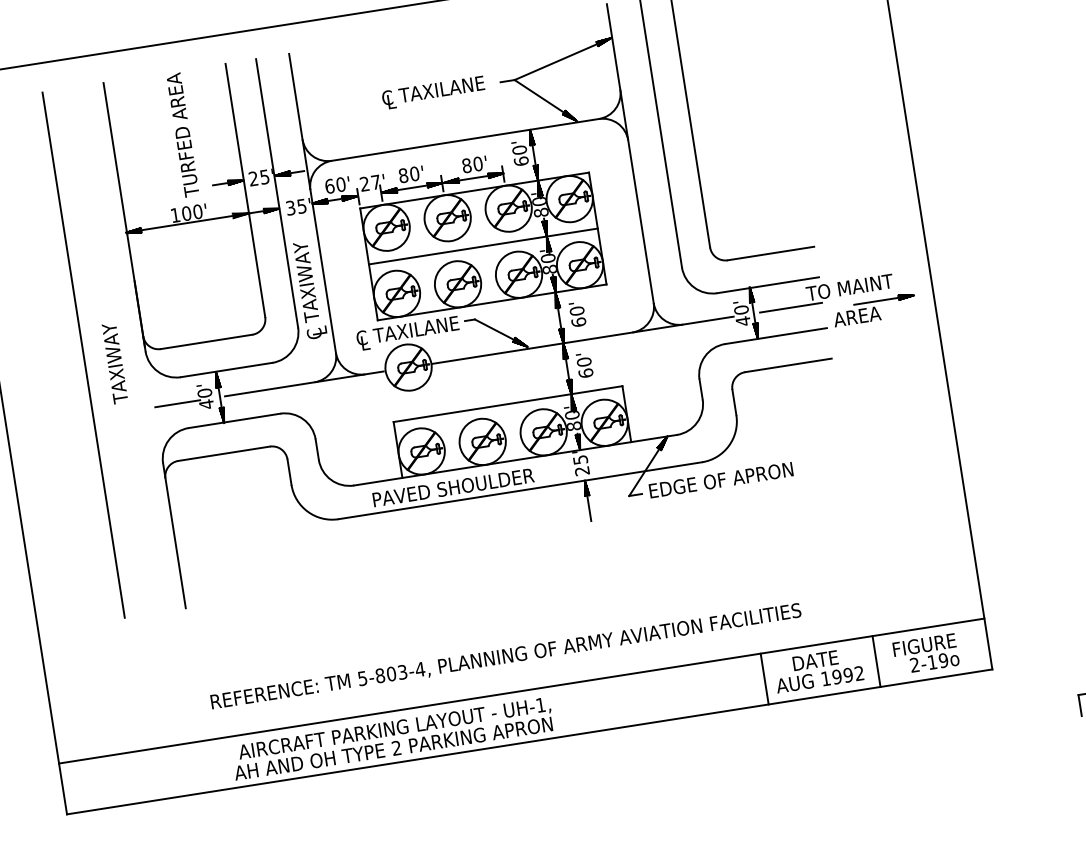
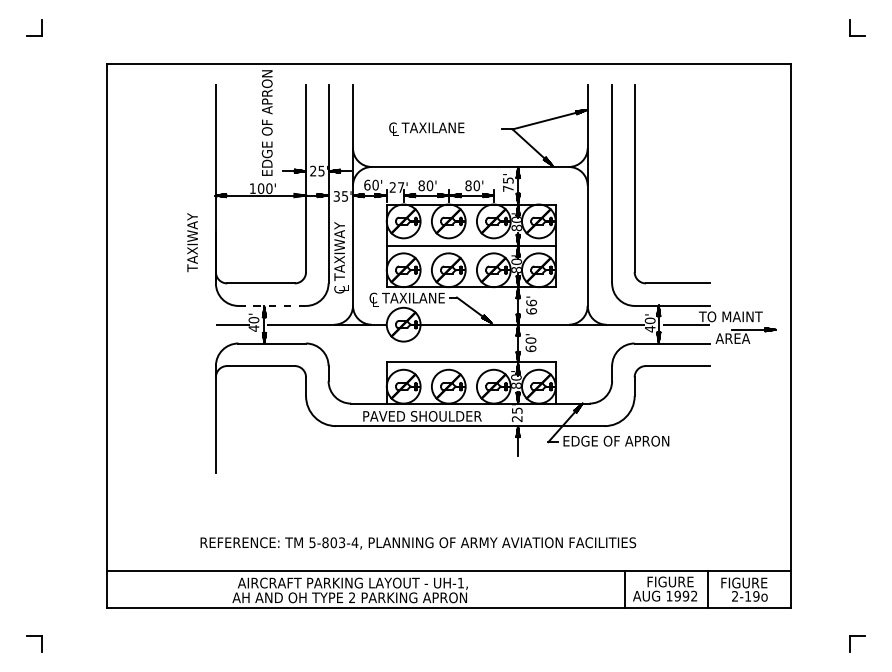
text: (433, 91) -> (426, 128), moved
text: (180, 124) -> (266, 123), TURFED AREA -> EDGE OF APRON
text: (520, 155) -> (508, 184), 60' -> 75'
text: (576, 310) -> (531, 302), 60' -> 66'
line: (83, 355) -> (170, 279), removed
text: (114, 363) -> (192, 242), moved
line: (226, 369) -> (272, 305), solid -> dashed
text: (506, 657) -> (418, 543), moved
text: (824, 658) -> (670, 581), DATE -> FIGURE

